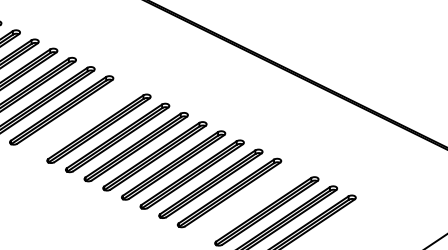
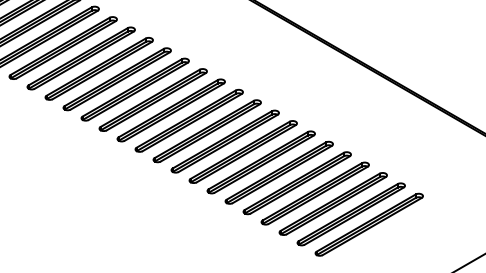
part: (79, 119) -> (152, 99), added
part: (247, 202) -> (314, 193), added

